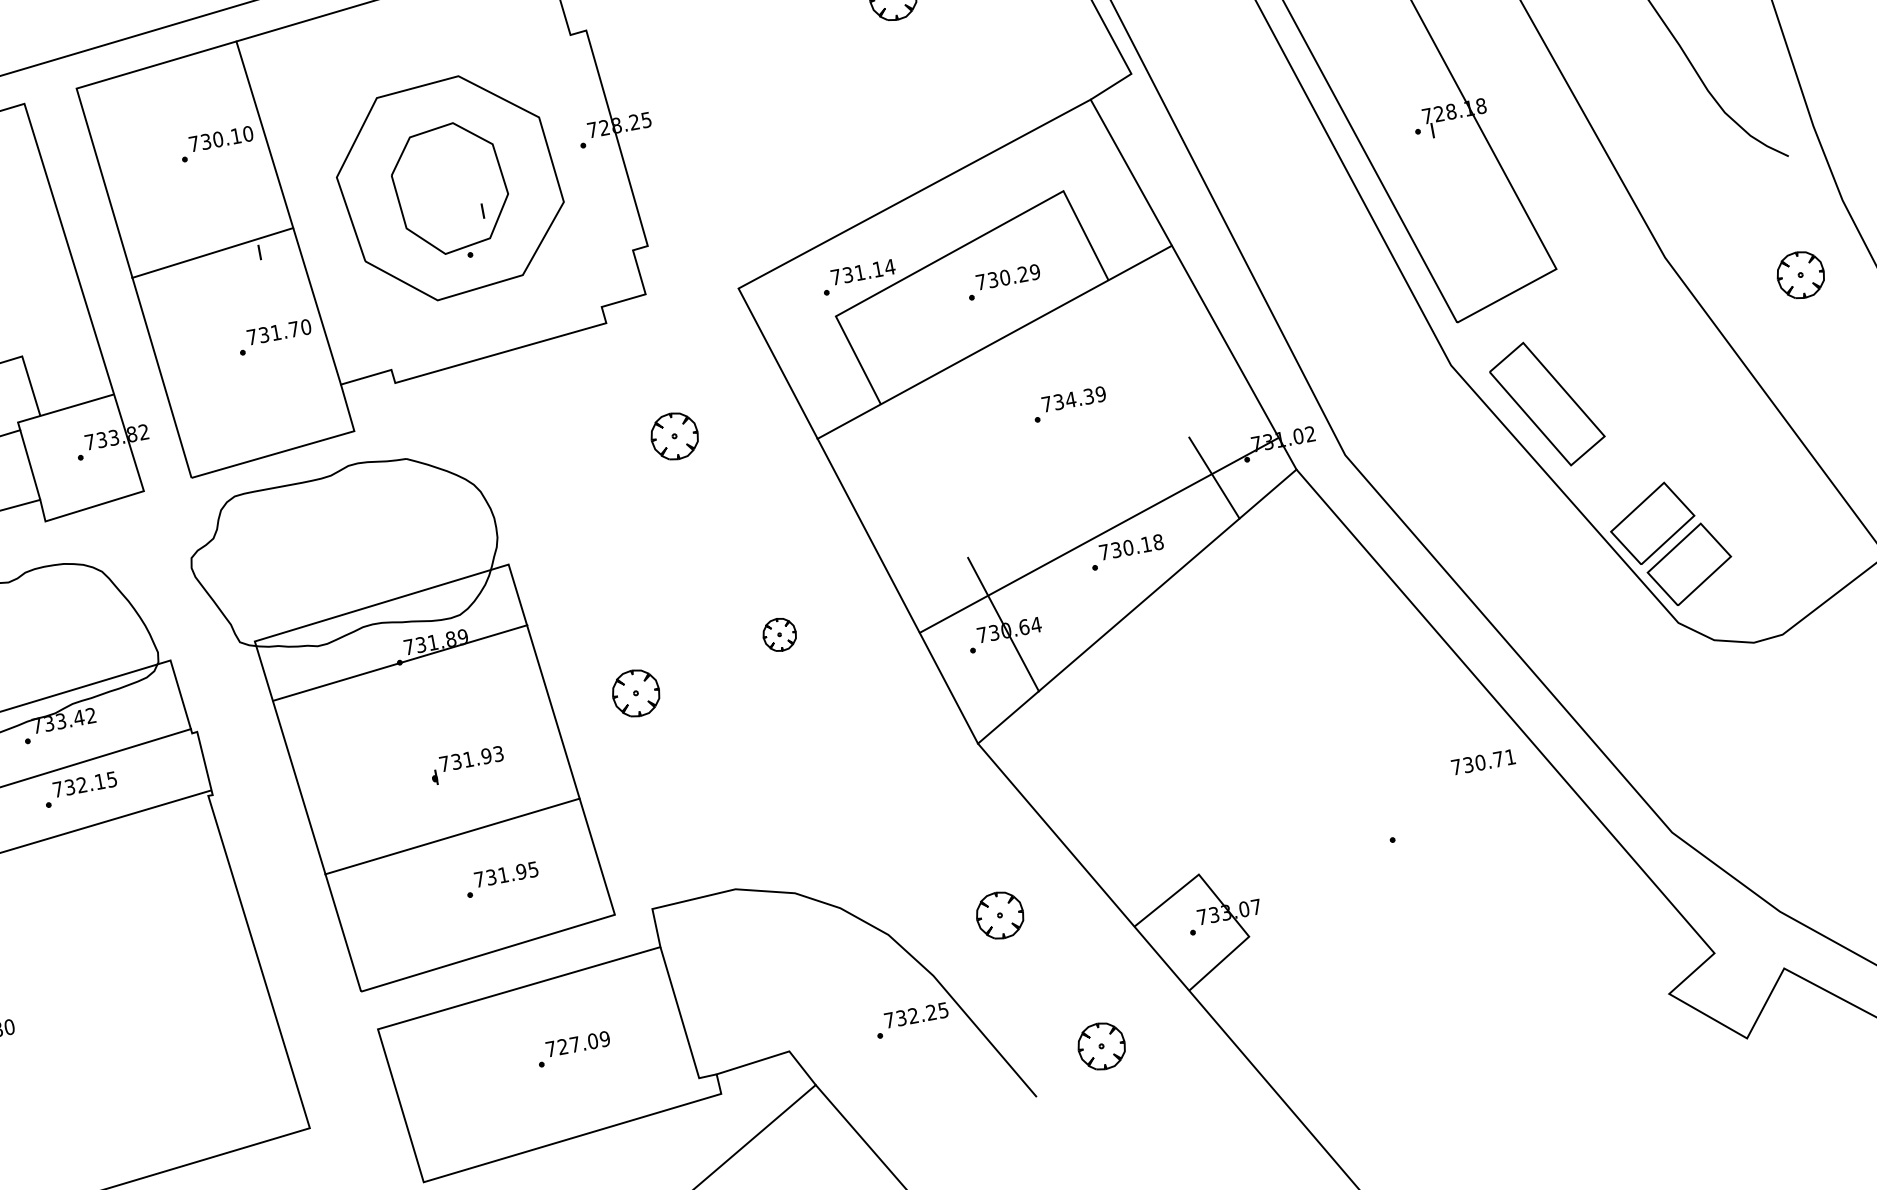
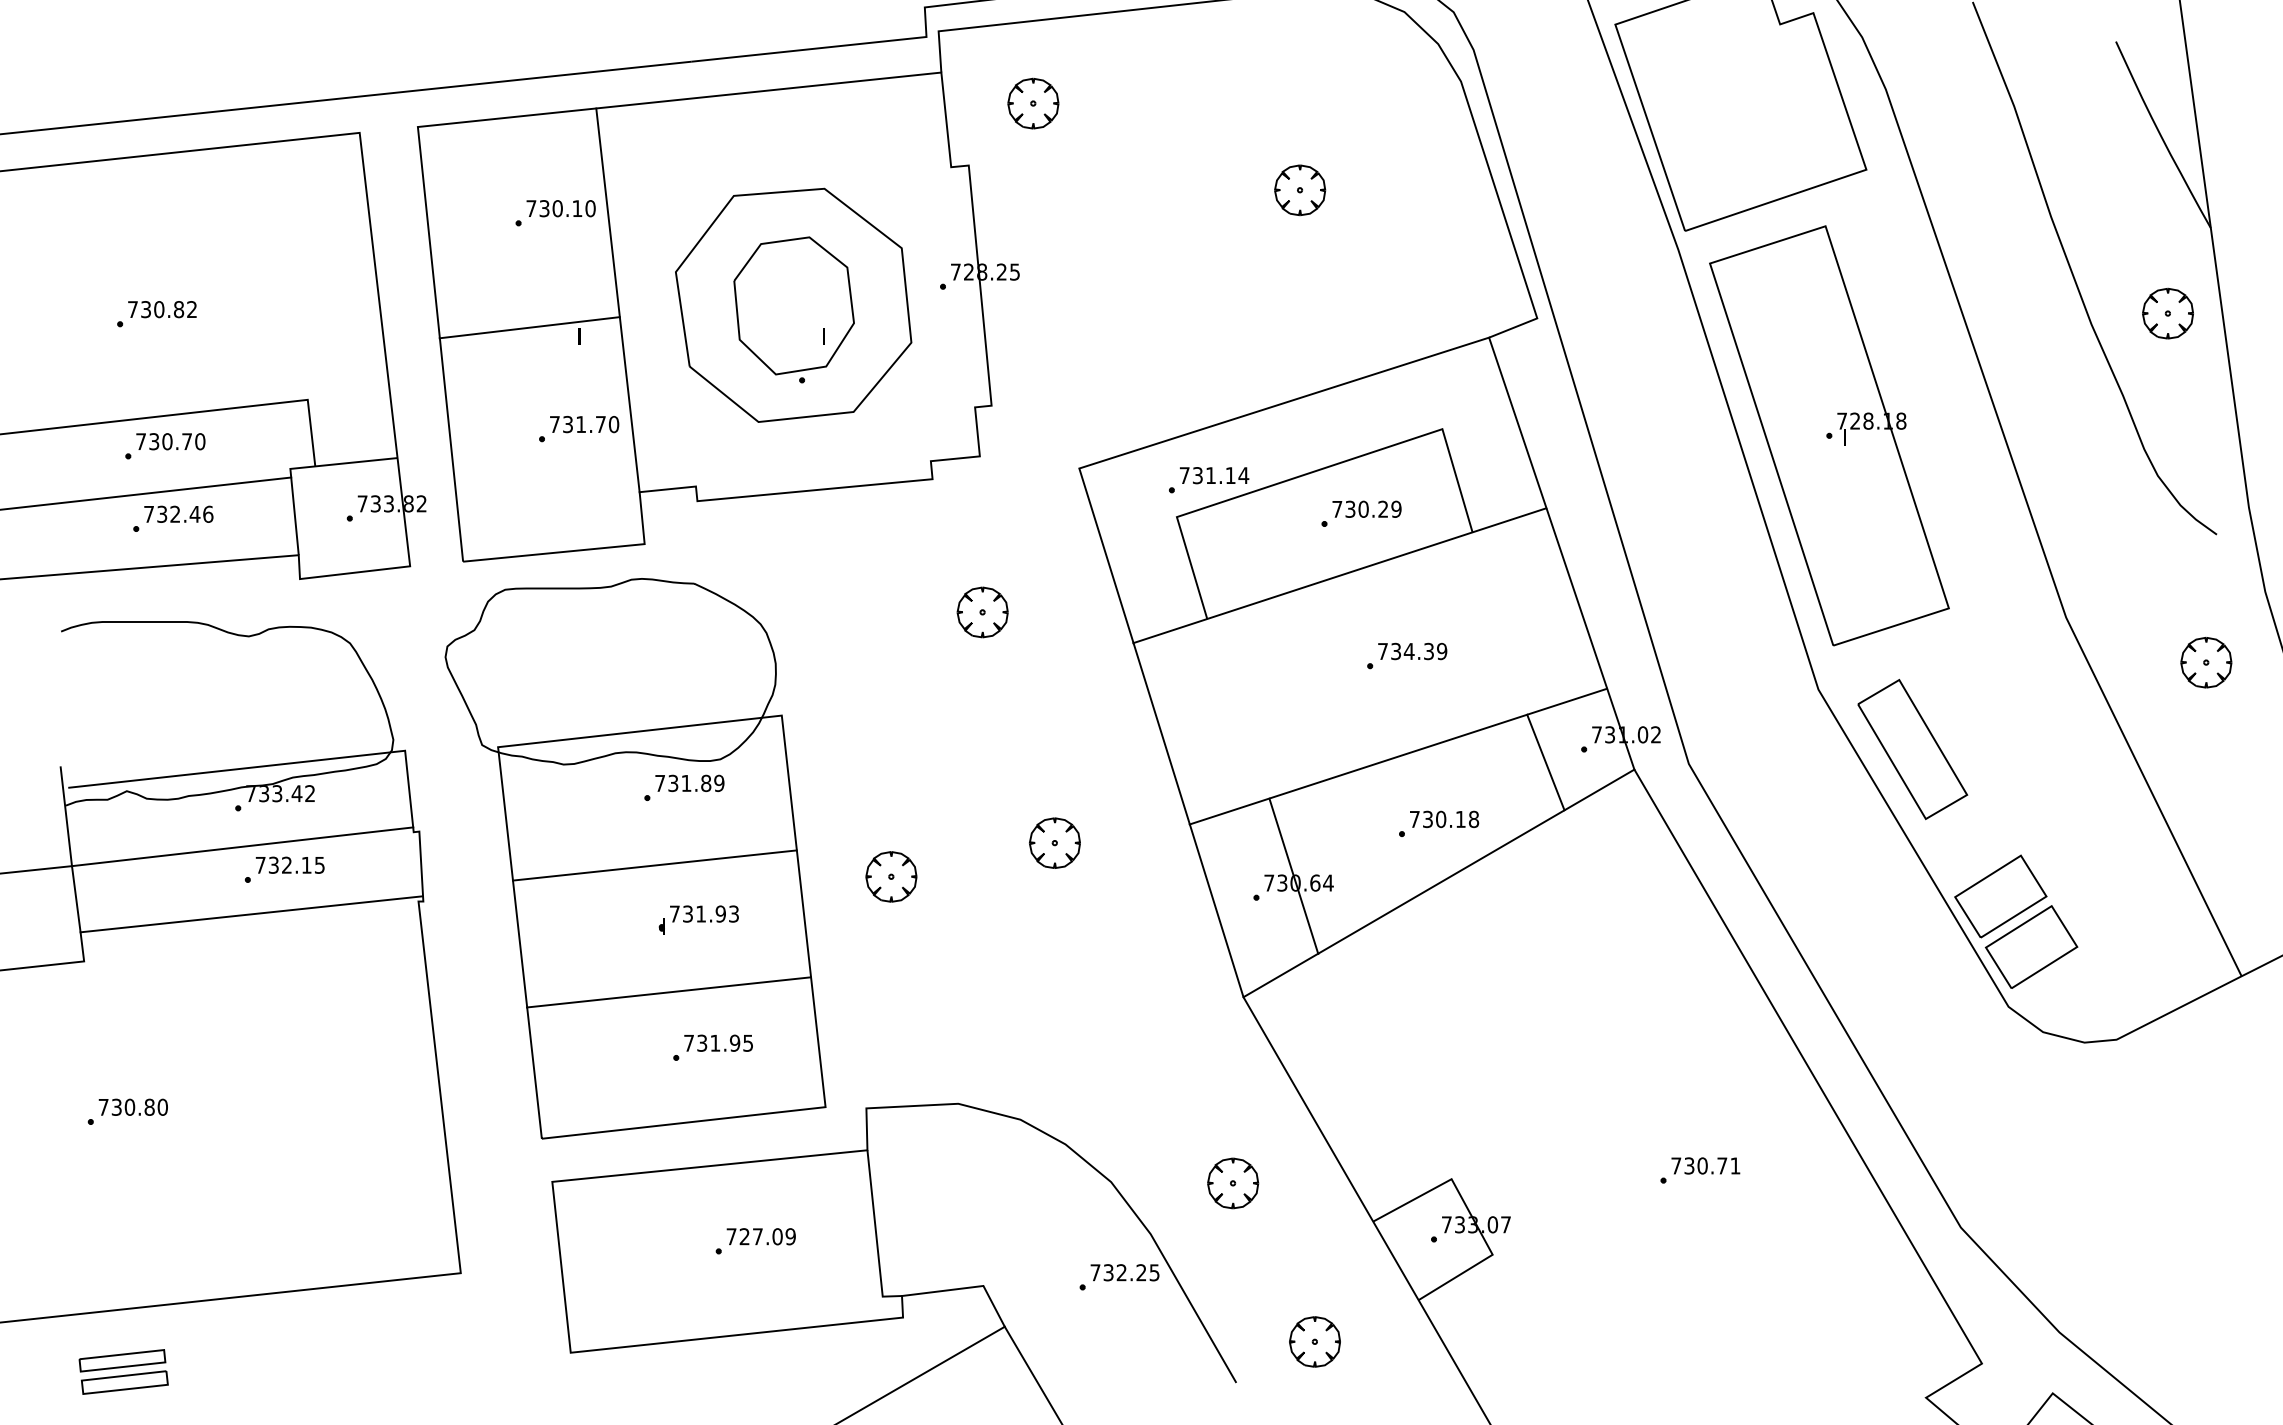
line: (1098, 535) -> (1397, 756), moved
part: (779, 634) -> (1054, 842), size x1.43
line: (400, 663) -> (654, 865), moved
text: (1483, 761) -> (1705, 1165), moved

